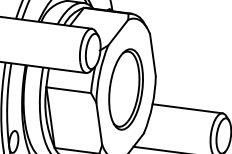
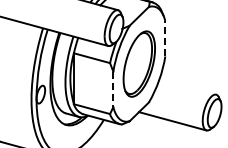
line: (153, 54) -> (165, 38), solid -> dashed
line: (187, 108) -> (187, 86), removed
line: (99, 123) -> (113, 89), solid -> dashed

